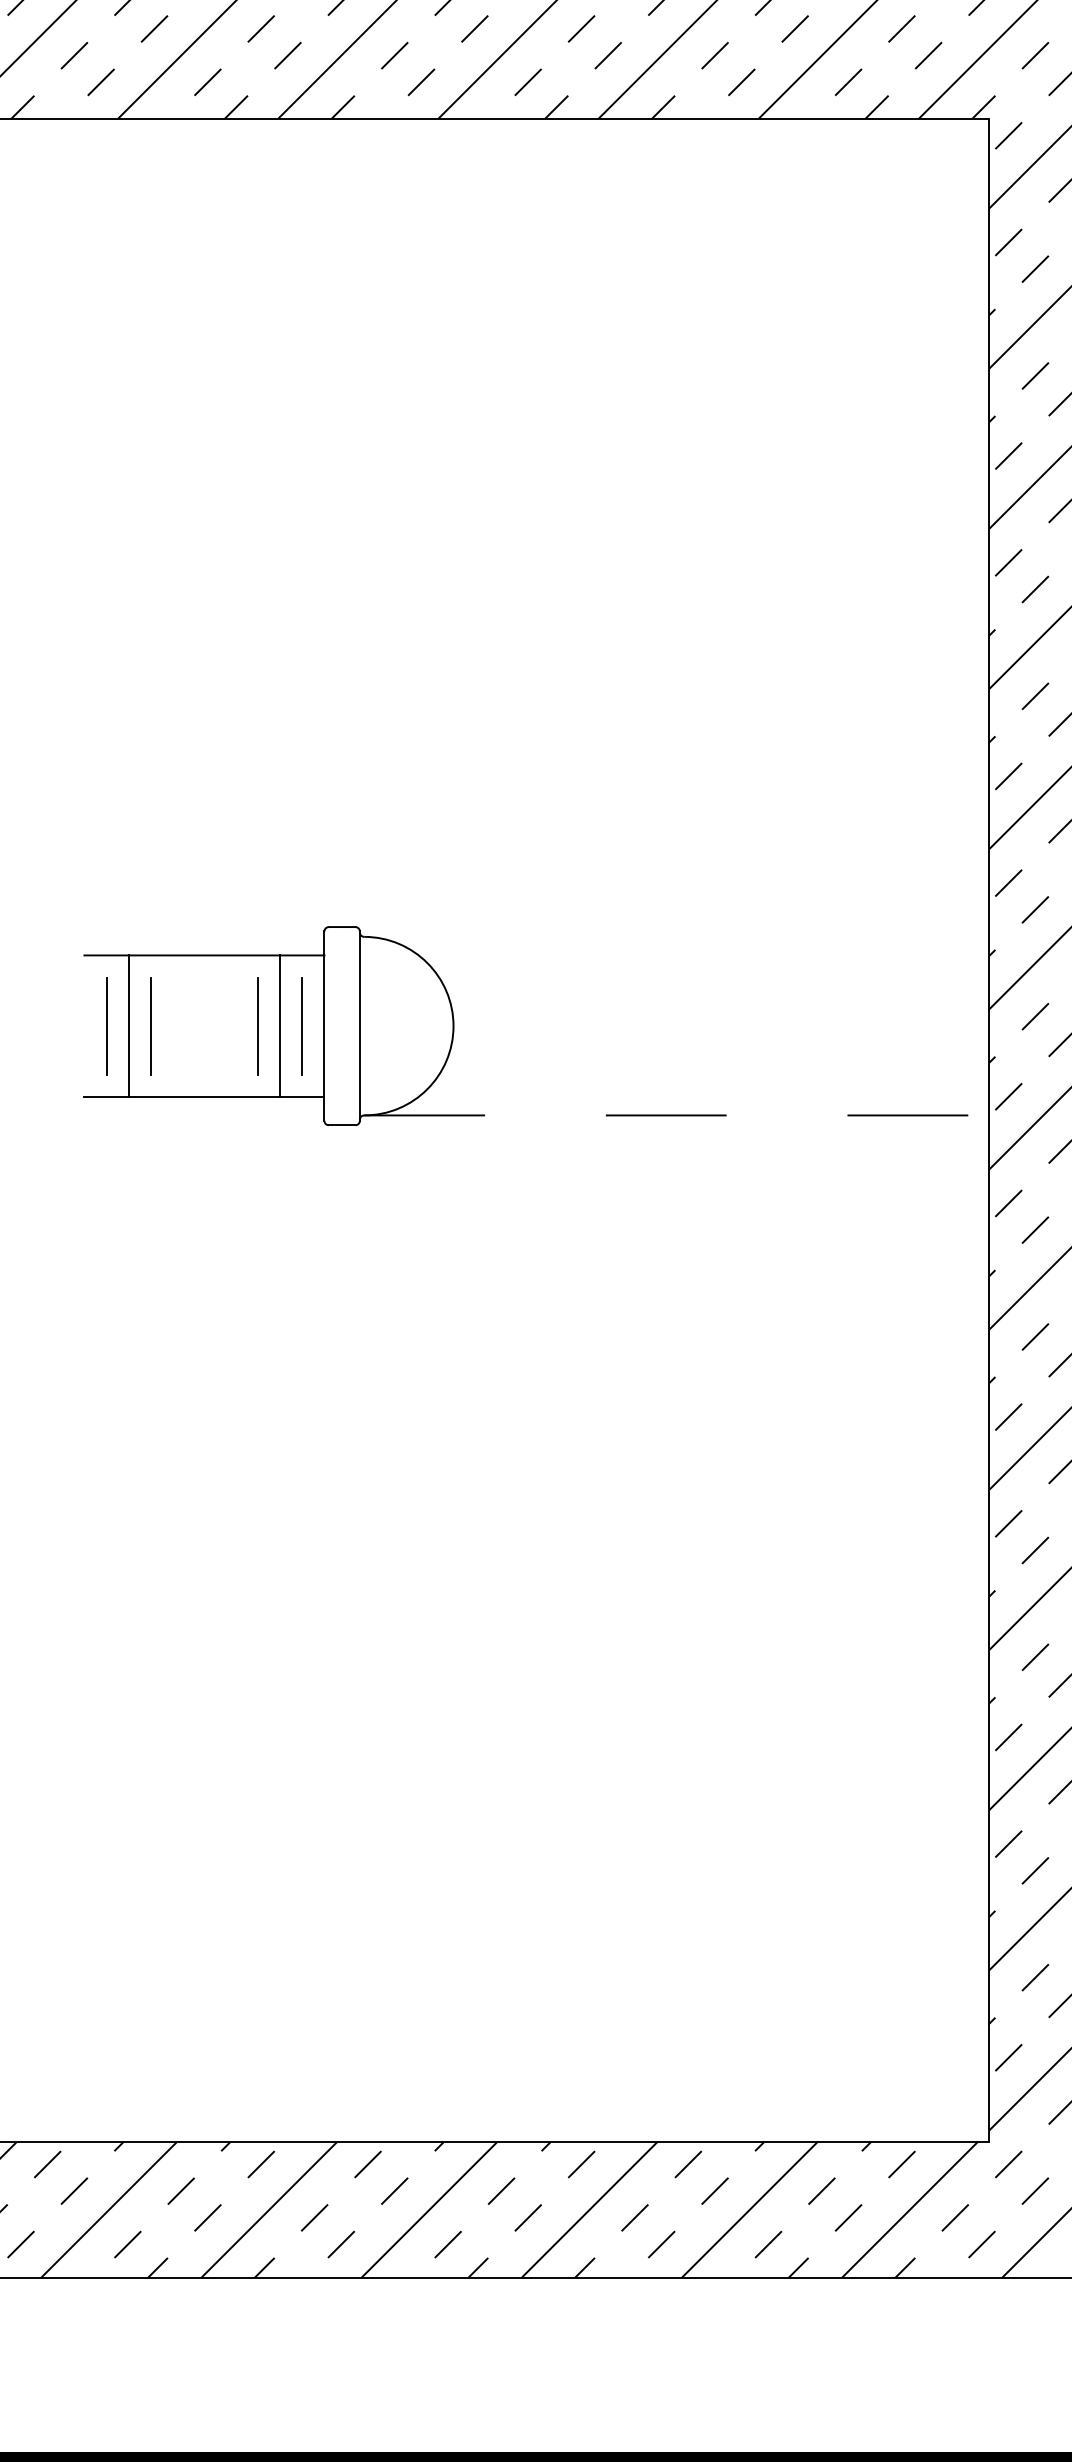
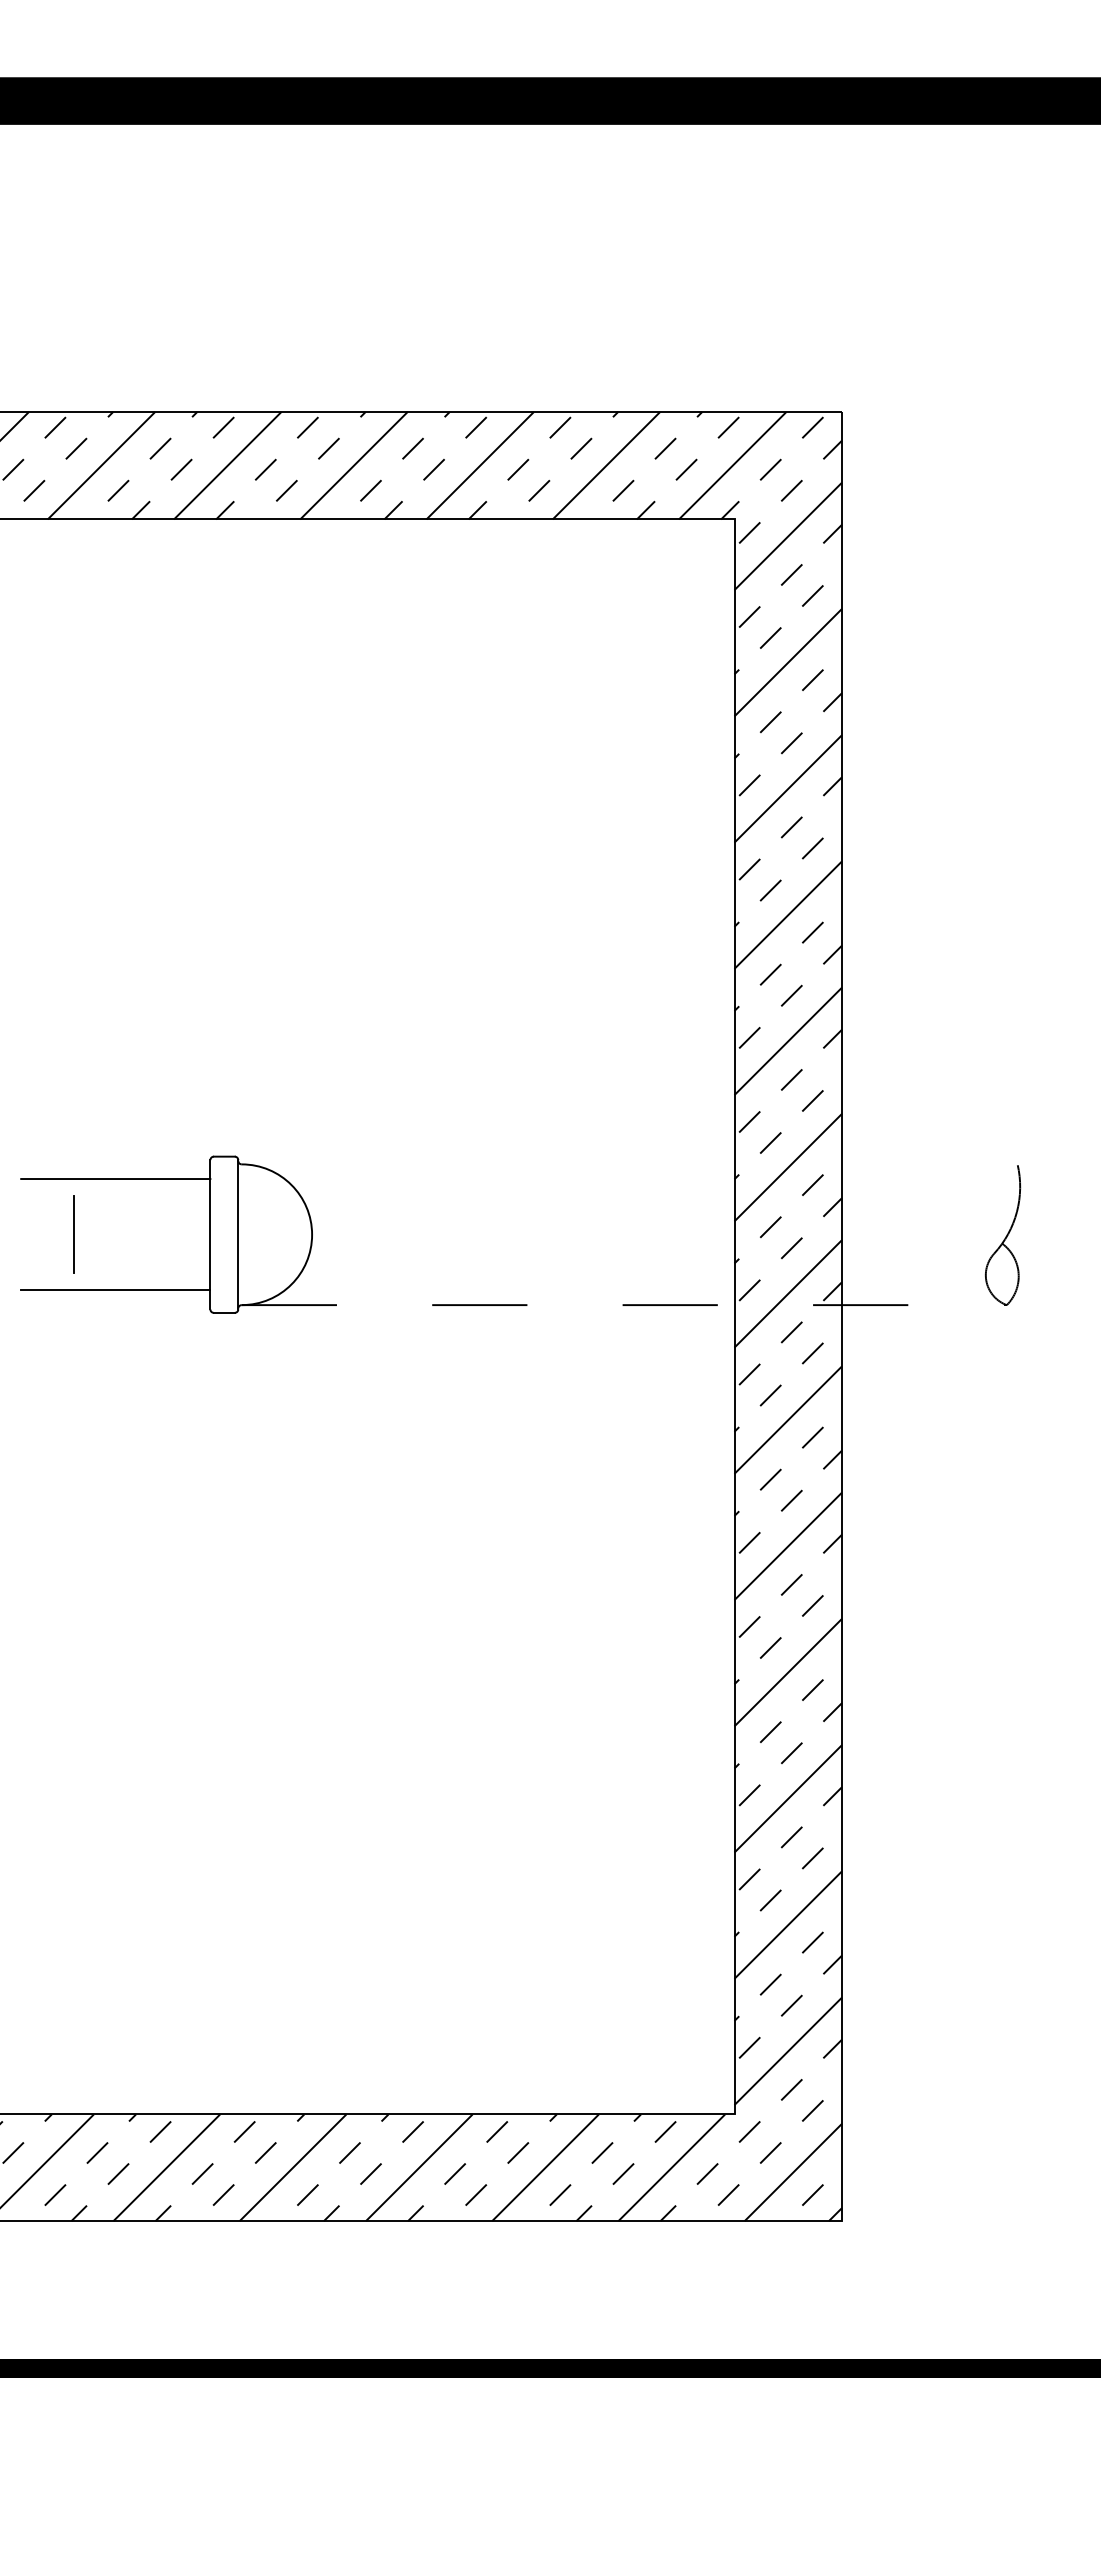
line: (106, 1025) -> (38, 1234), removed
line: (129, 1025) -> (56, 1234), removed
line: (257, 1025) -> (157, 1234), removed
line: (280, 1025) -> (175, 1234), removed
line: (301, 1025) -> (192, 1234), removed

